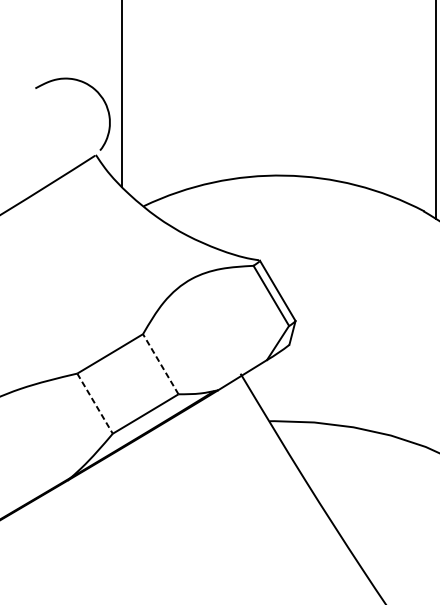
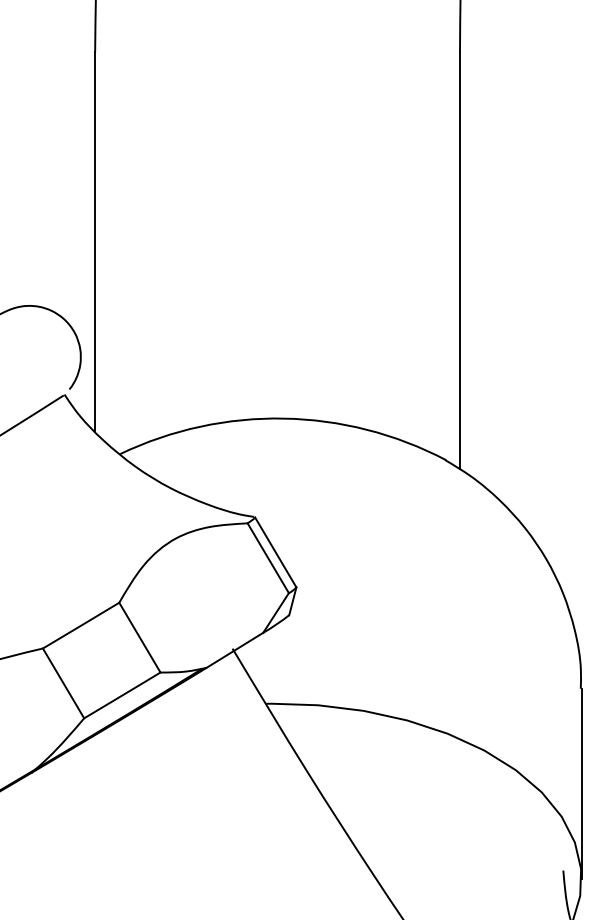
line: (160, 364) -> (139, 637), dashed -> solid
line: (94, 403) -> (63, 683), dashed -> solid

